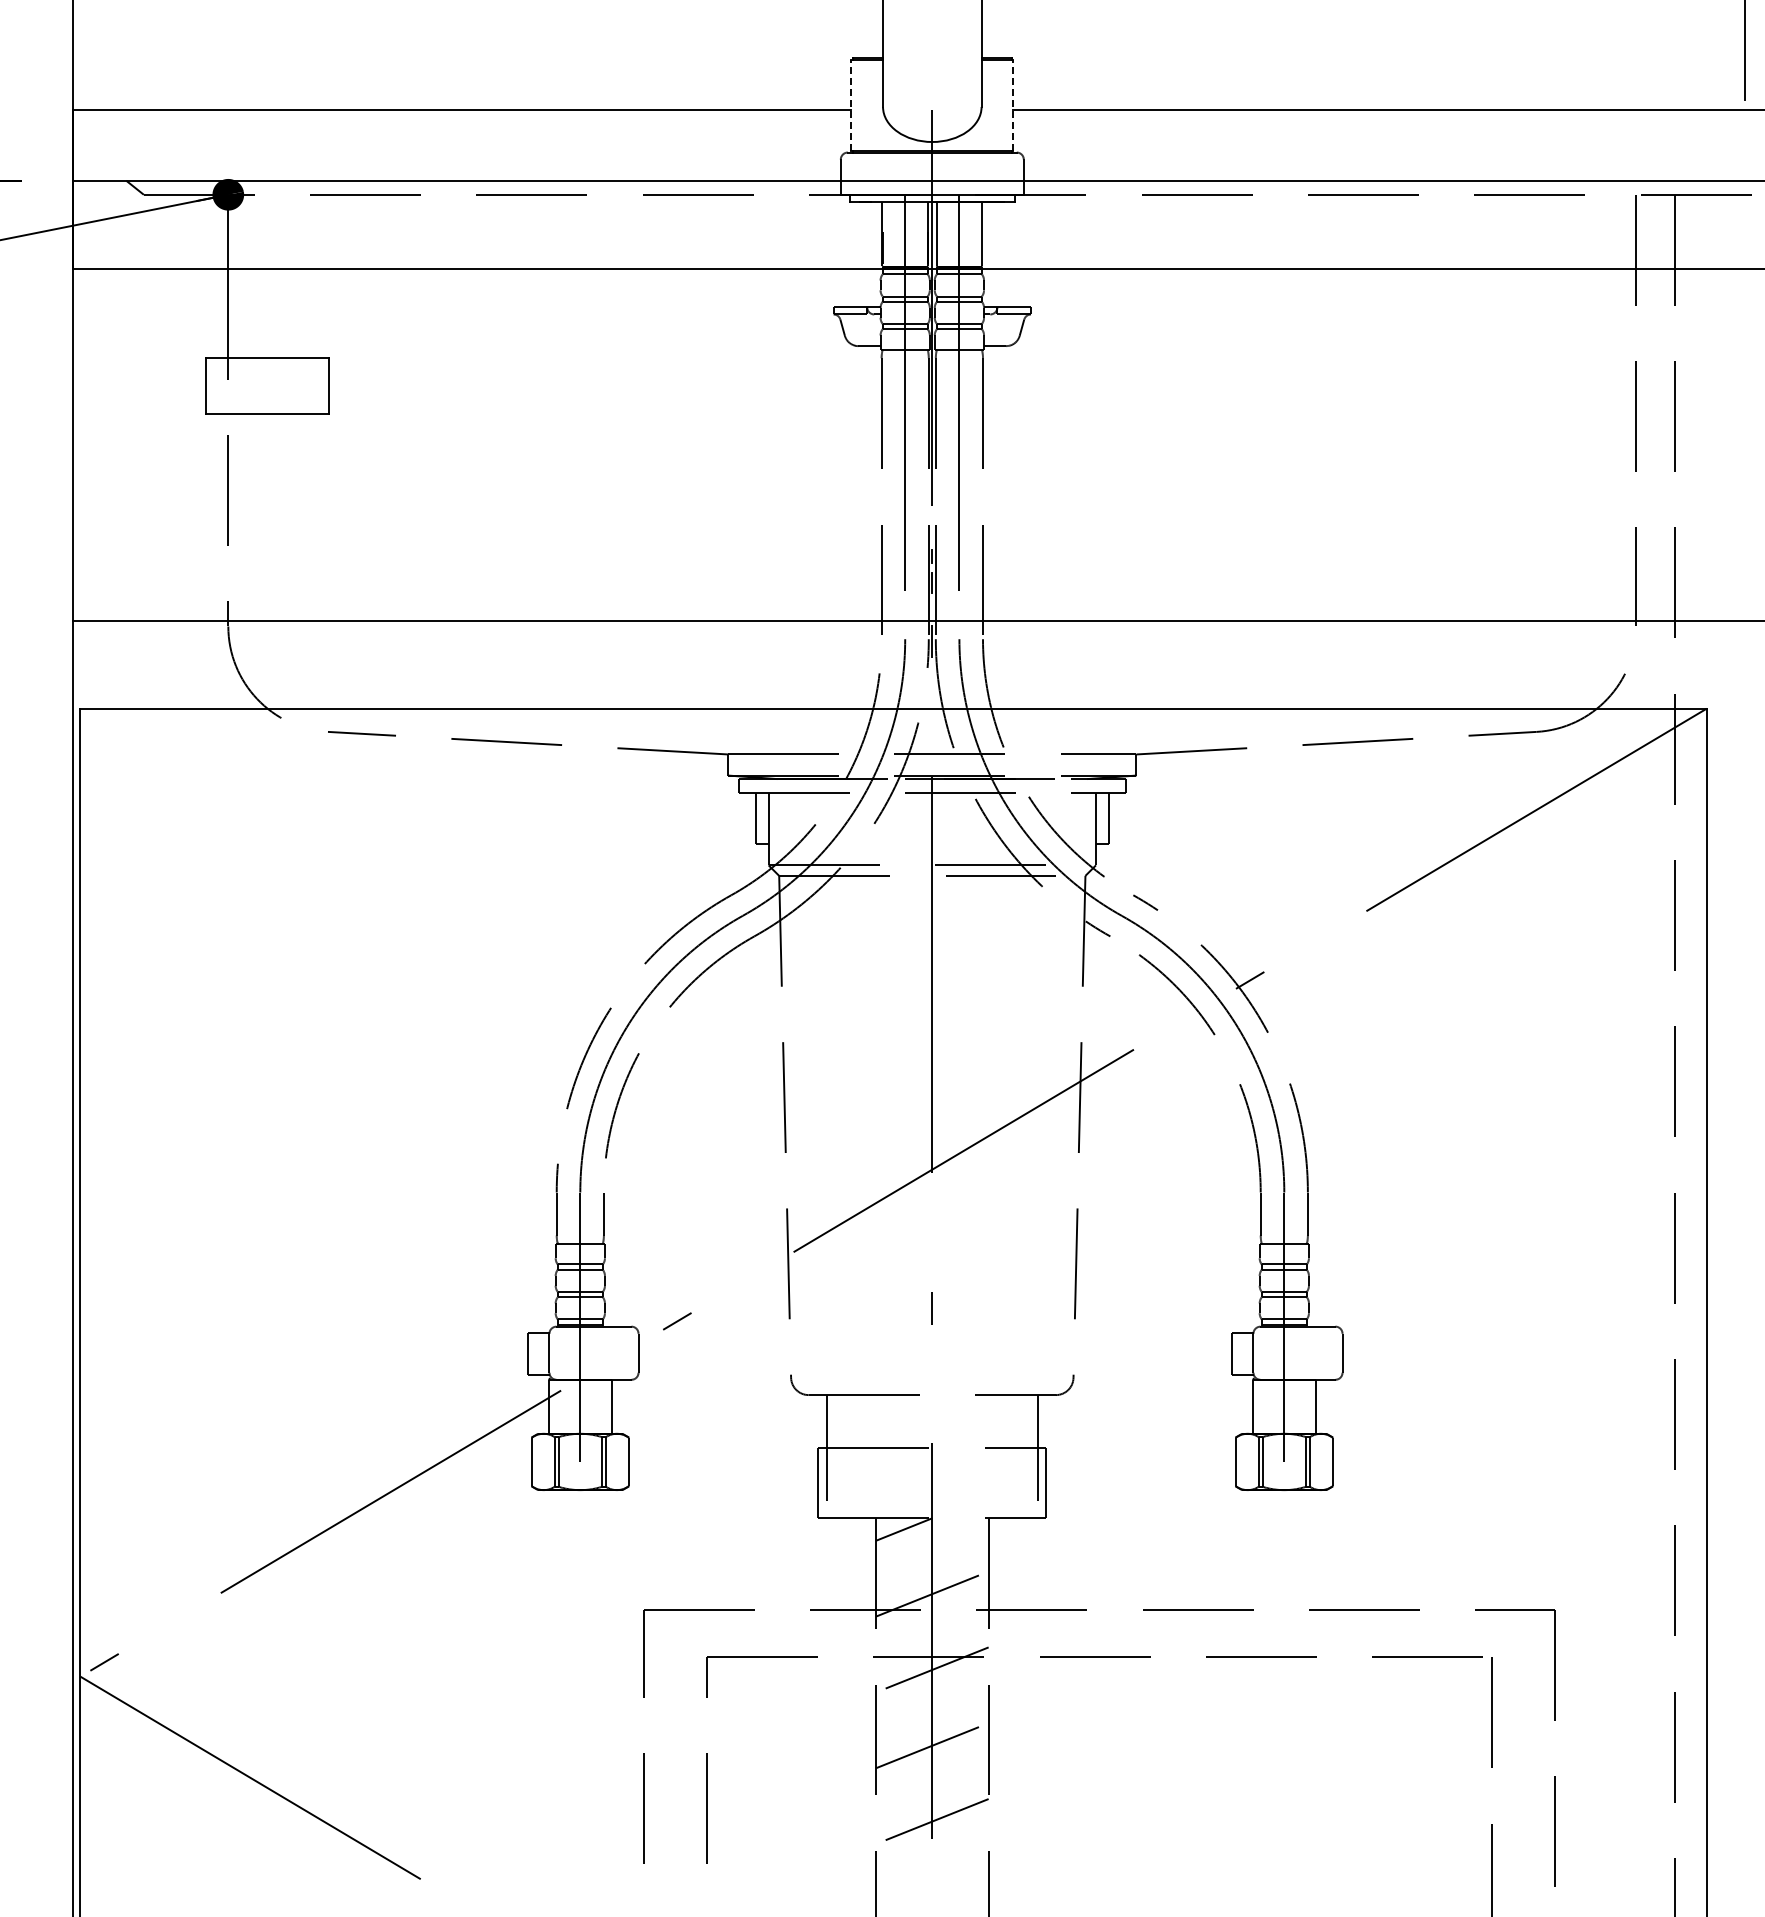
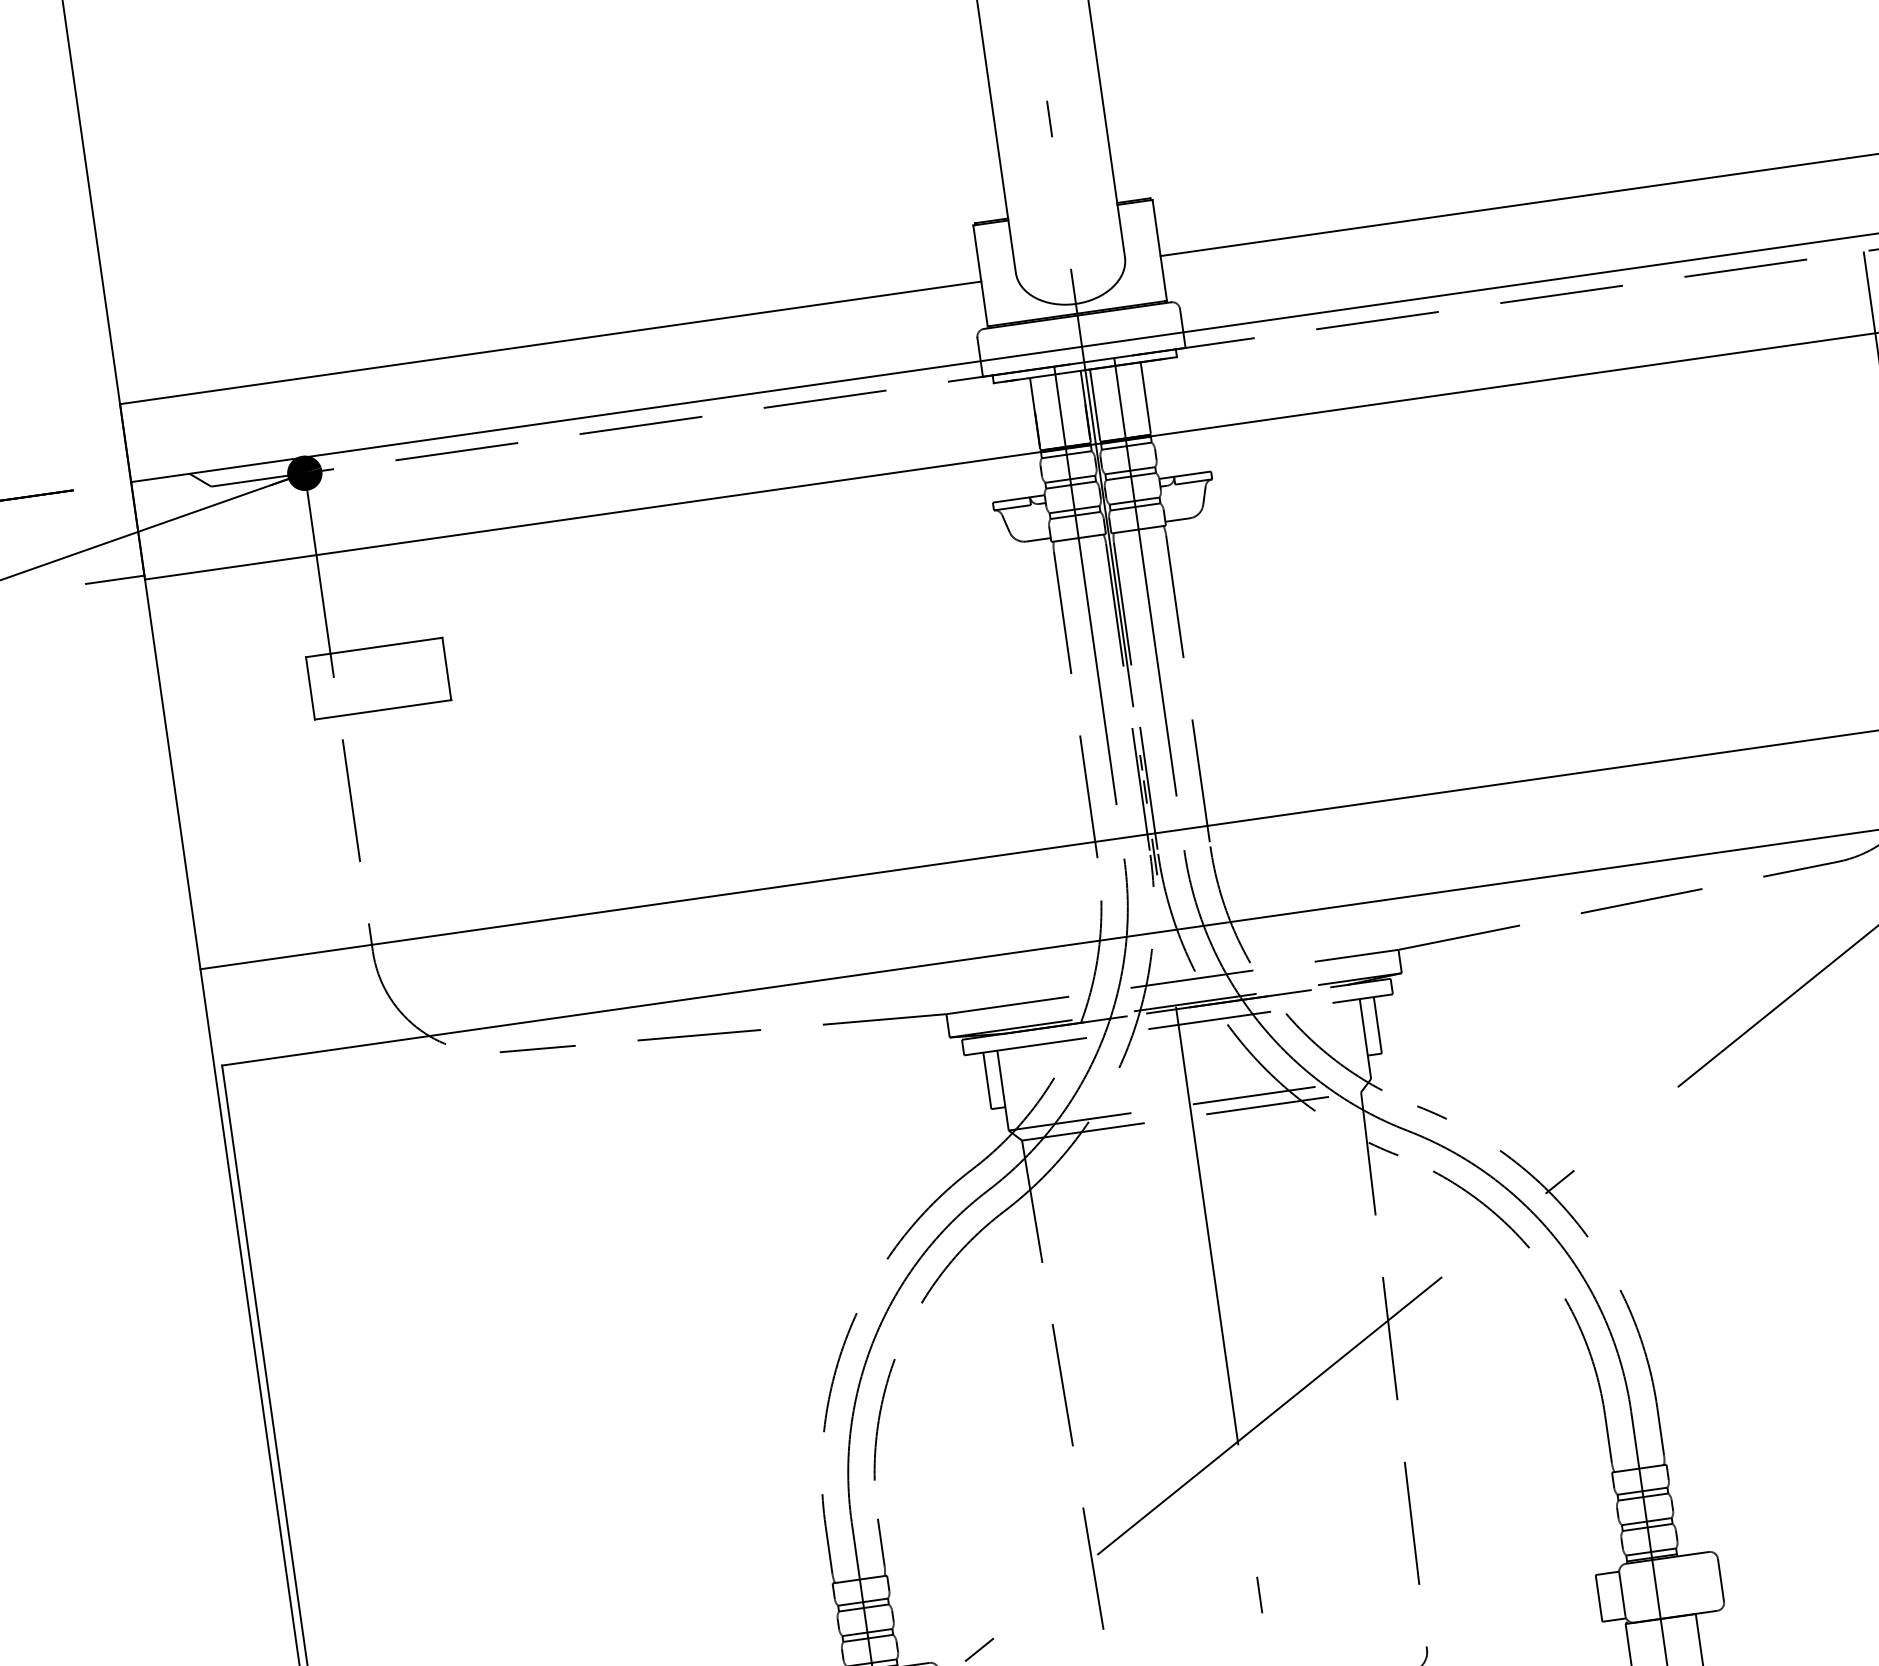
line: (851, 105) -> (980, 276), dashed -> solid
line: (1013, 105) -> (1160, 250), dashed -> solid
line: (46, 265) -> (114, 580), added

